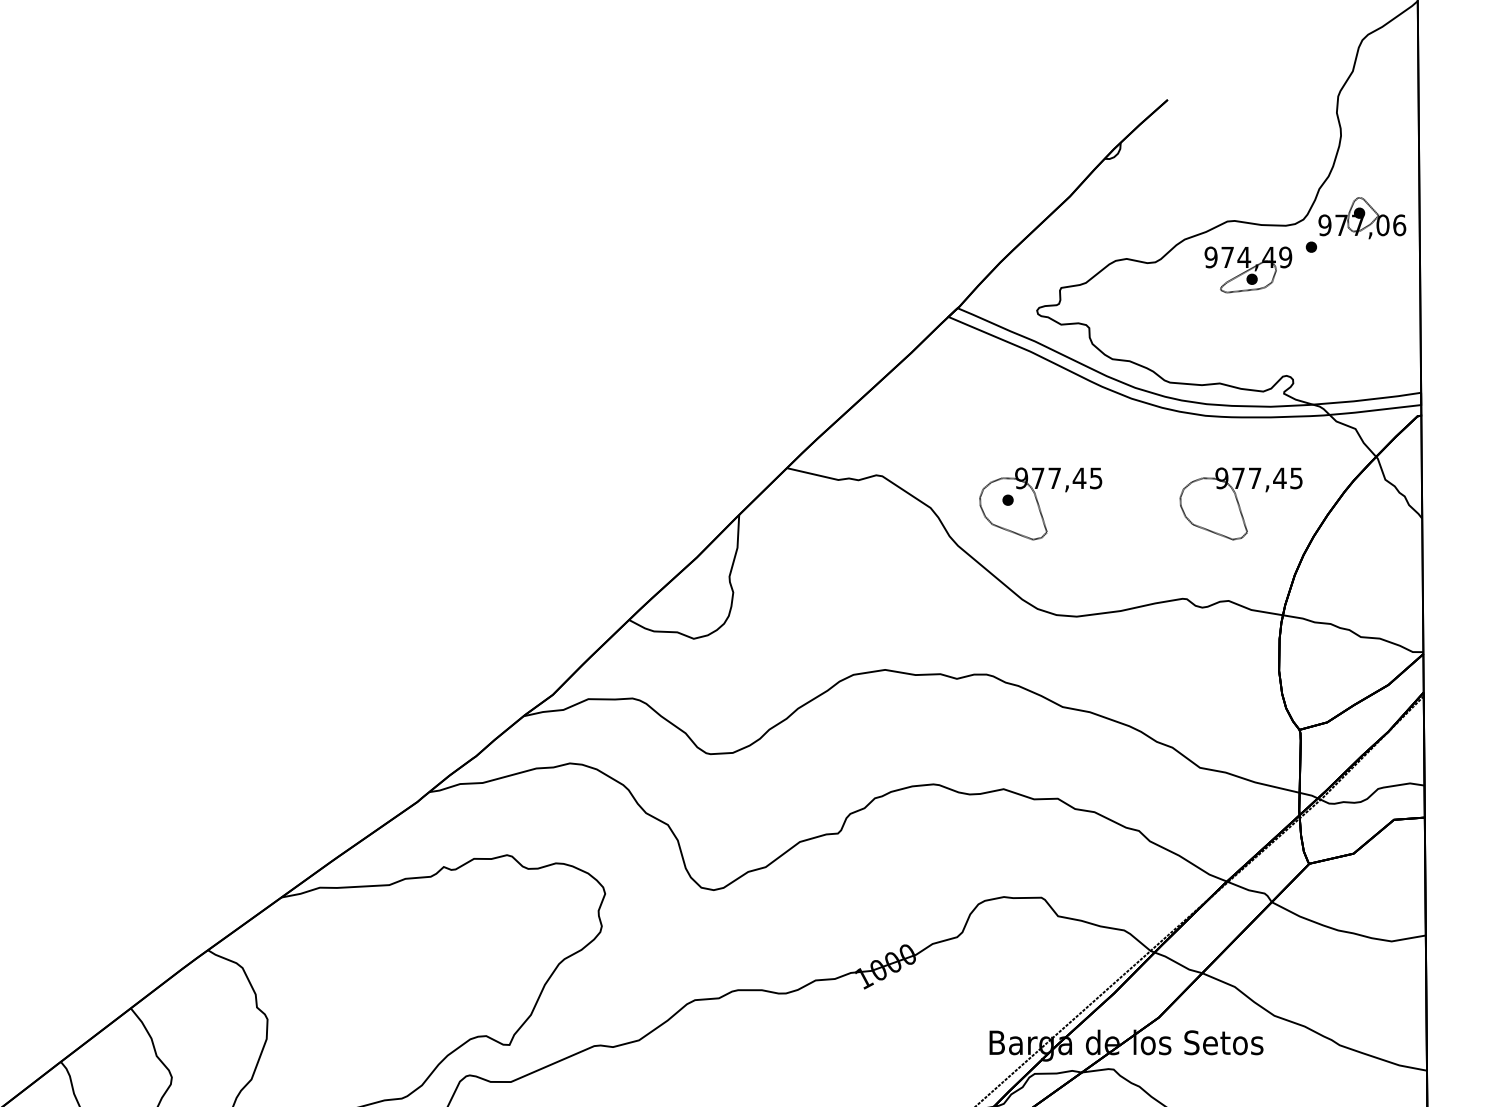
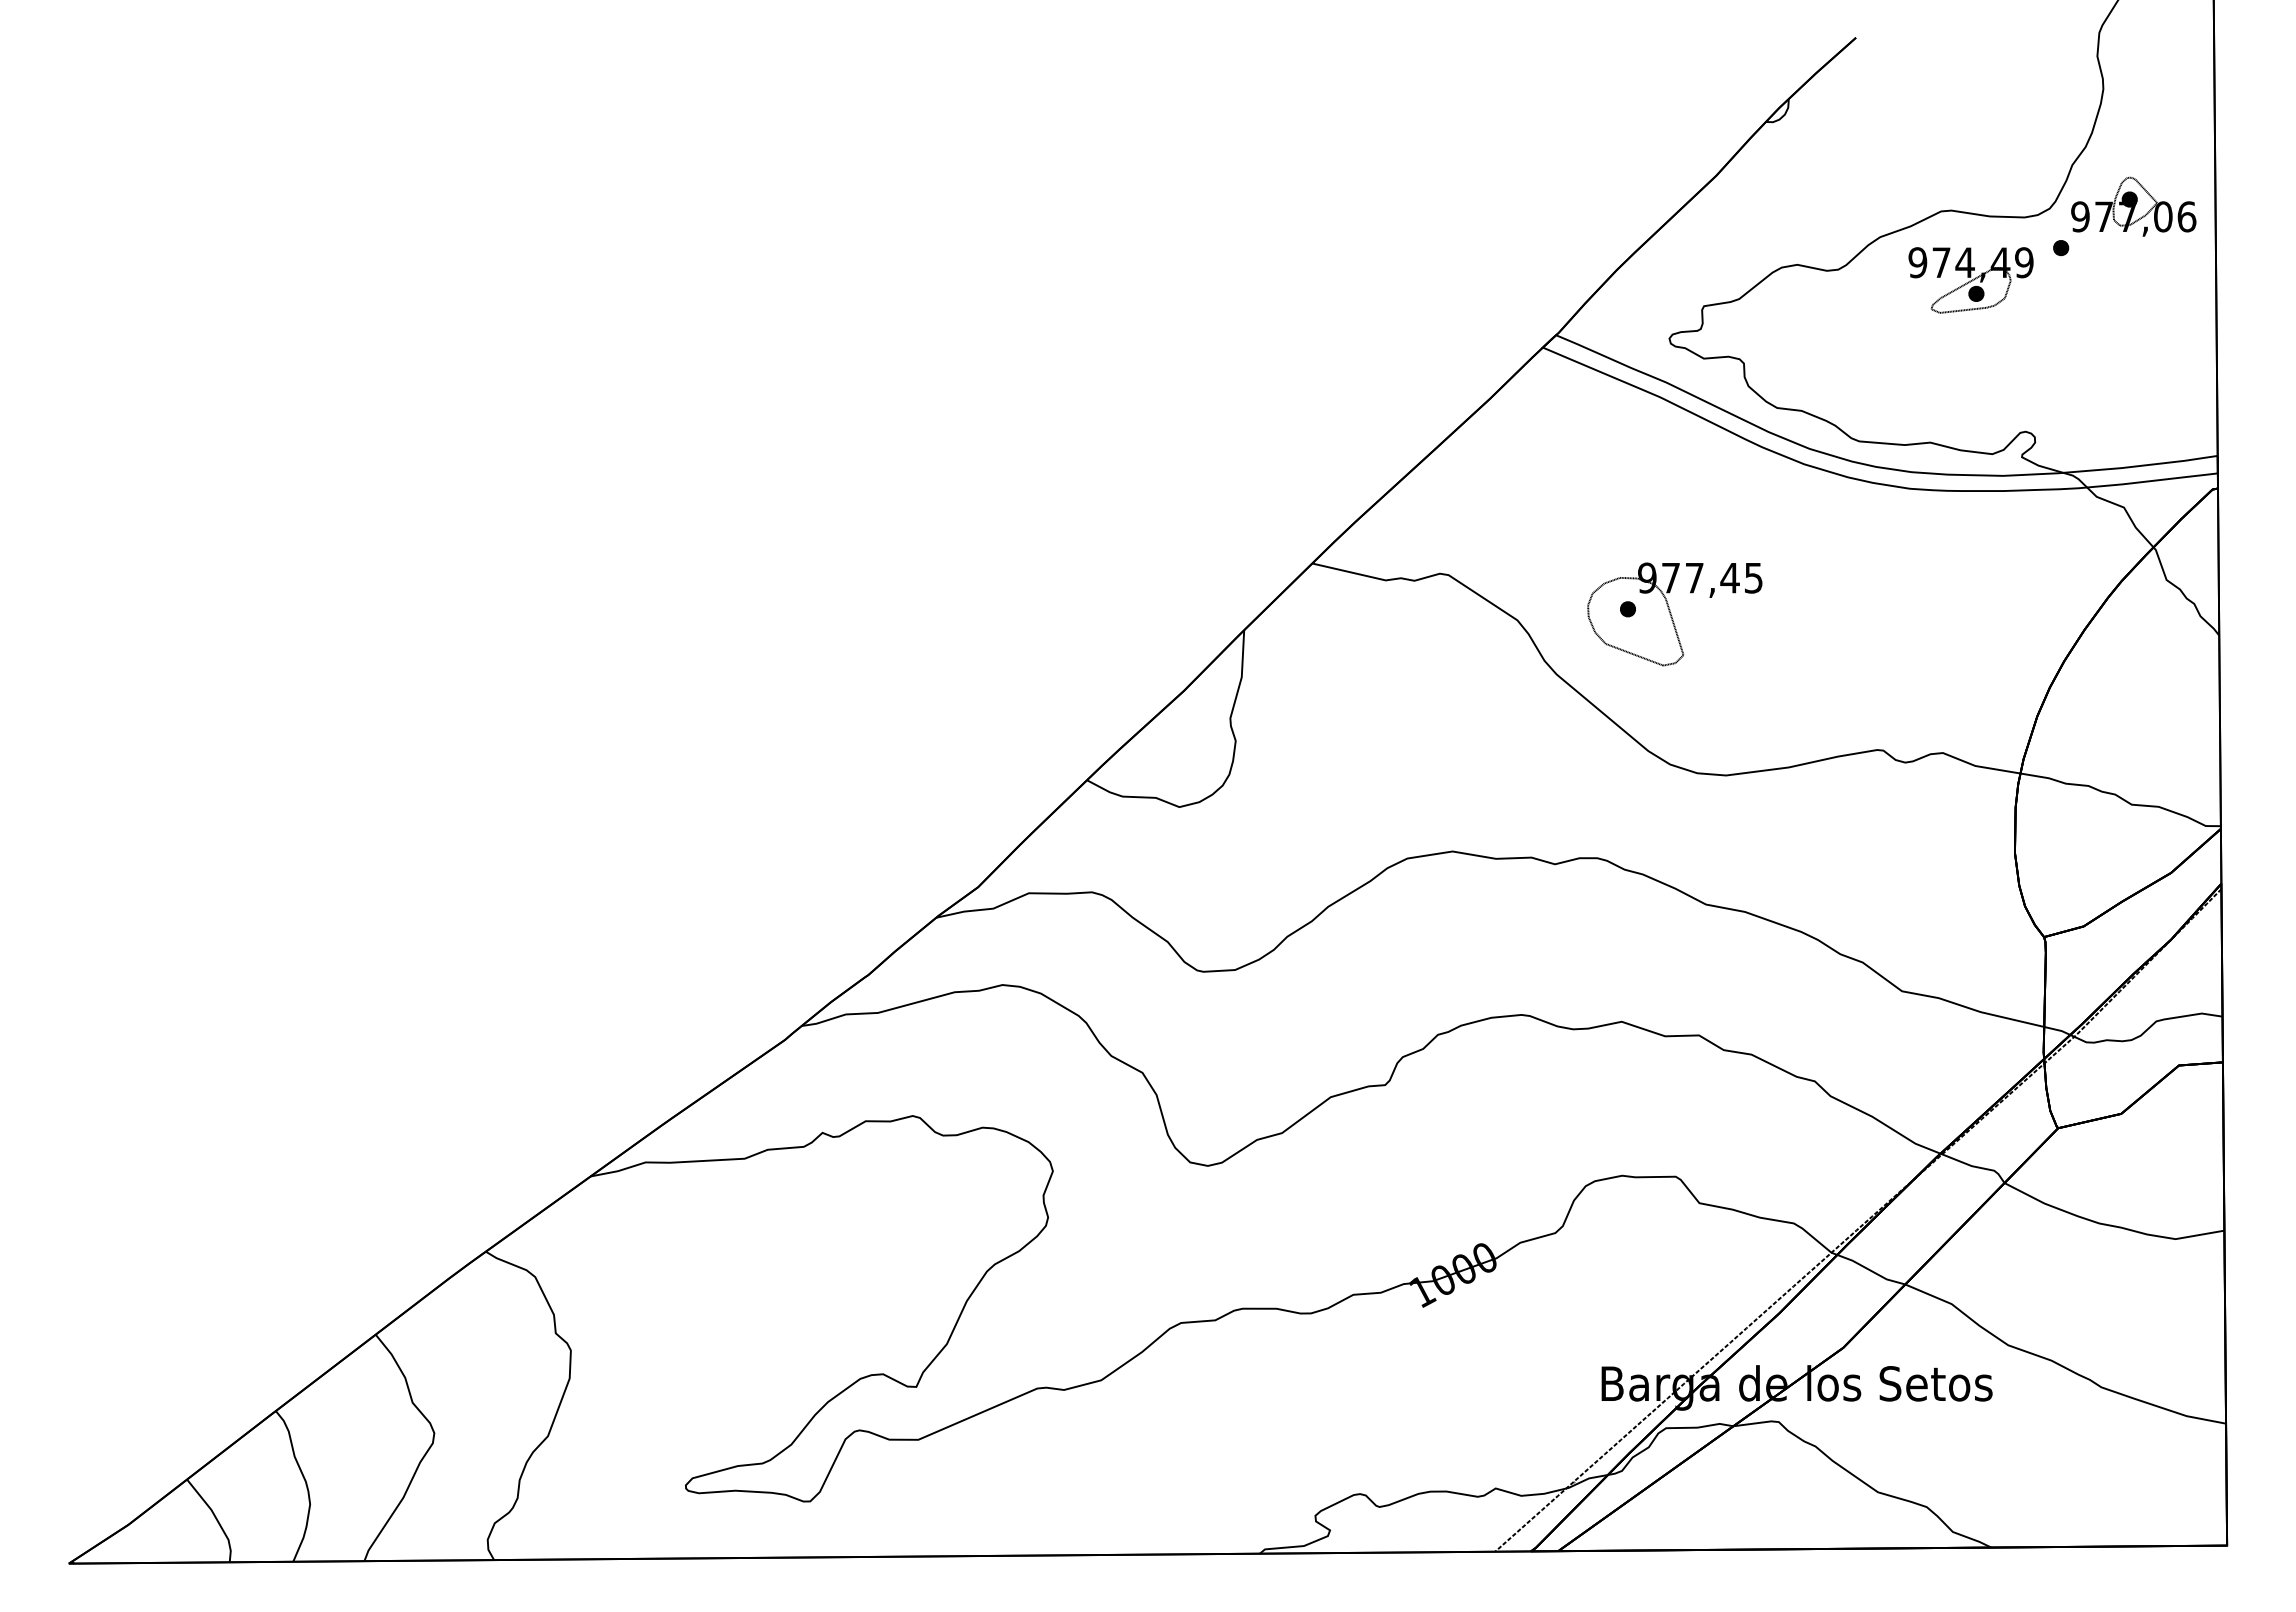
part: (1240, 503) -> (1960, 614), removed

